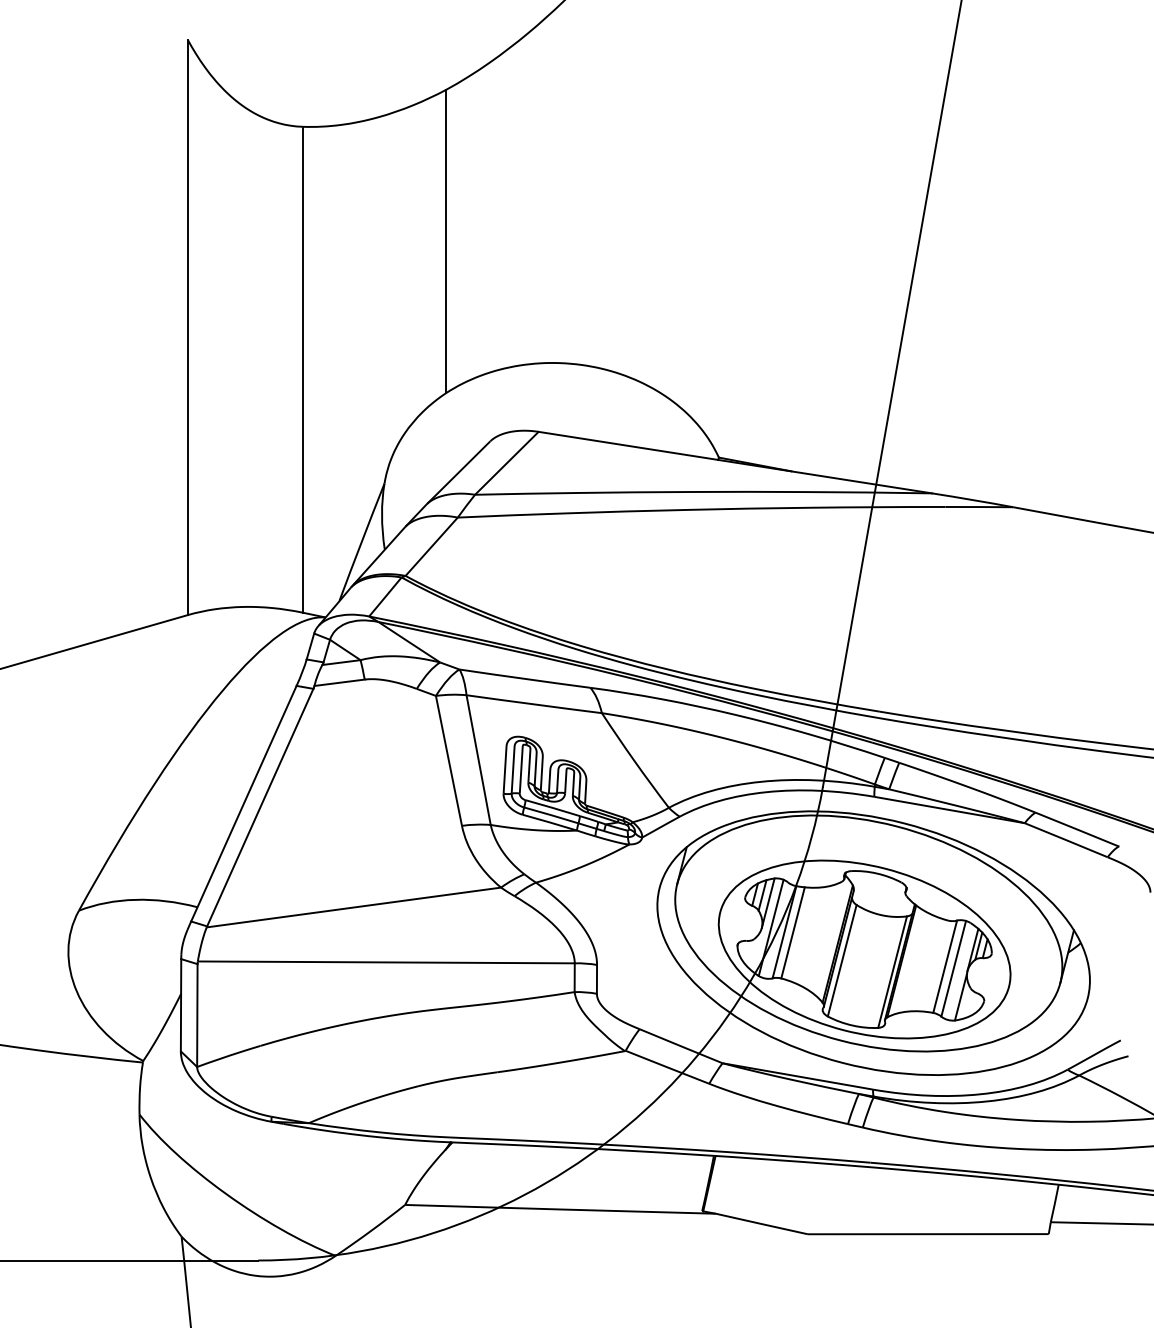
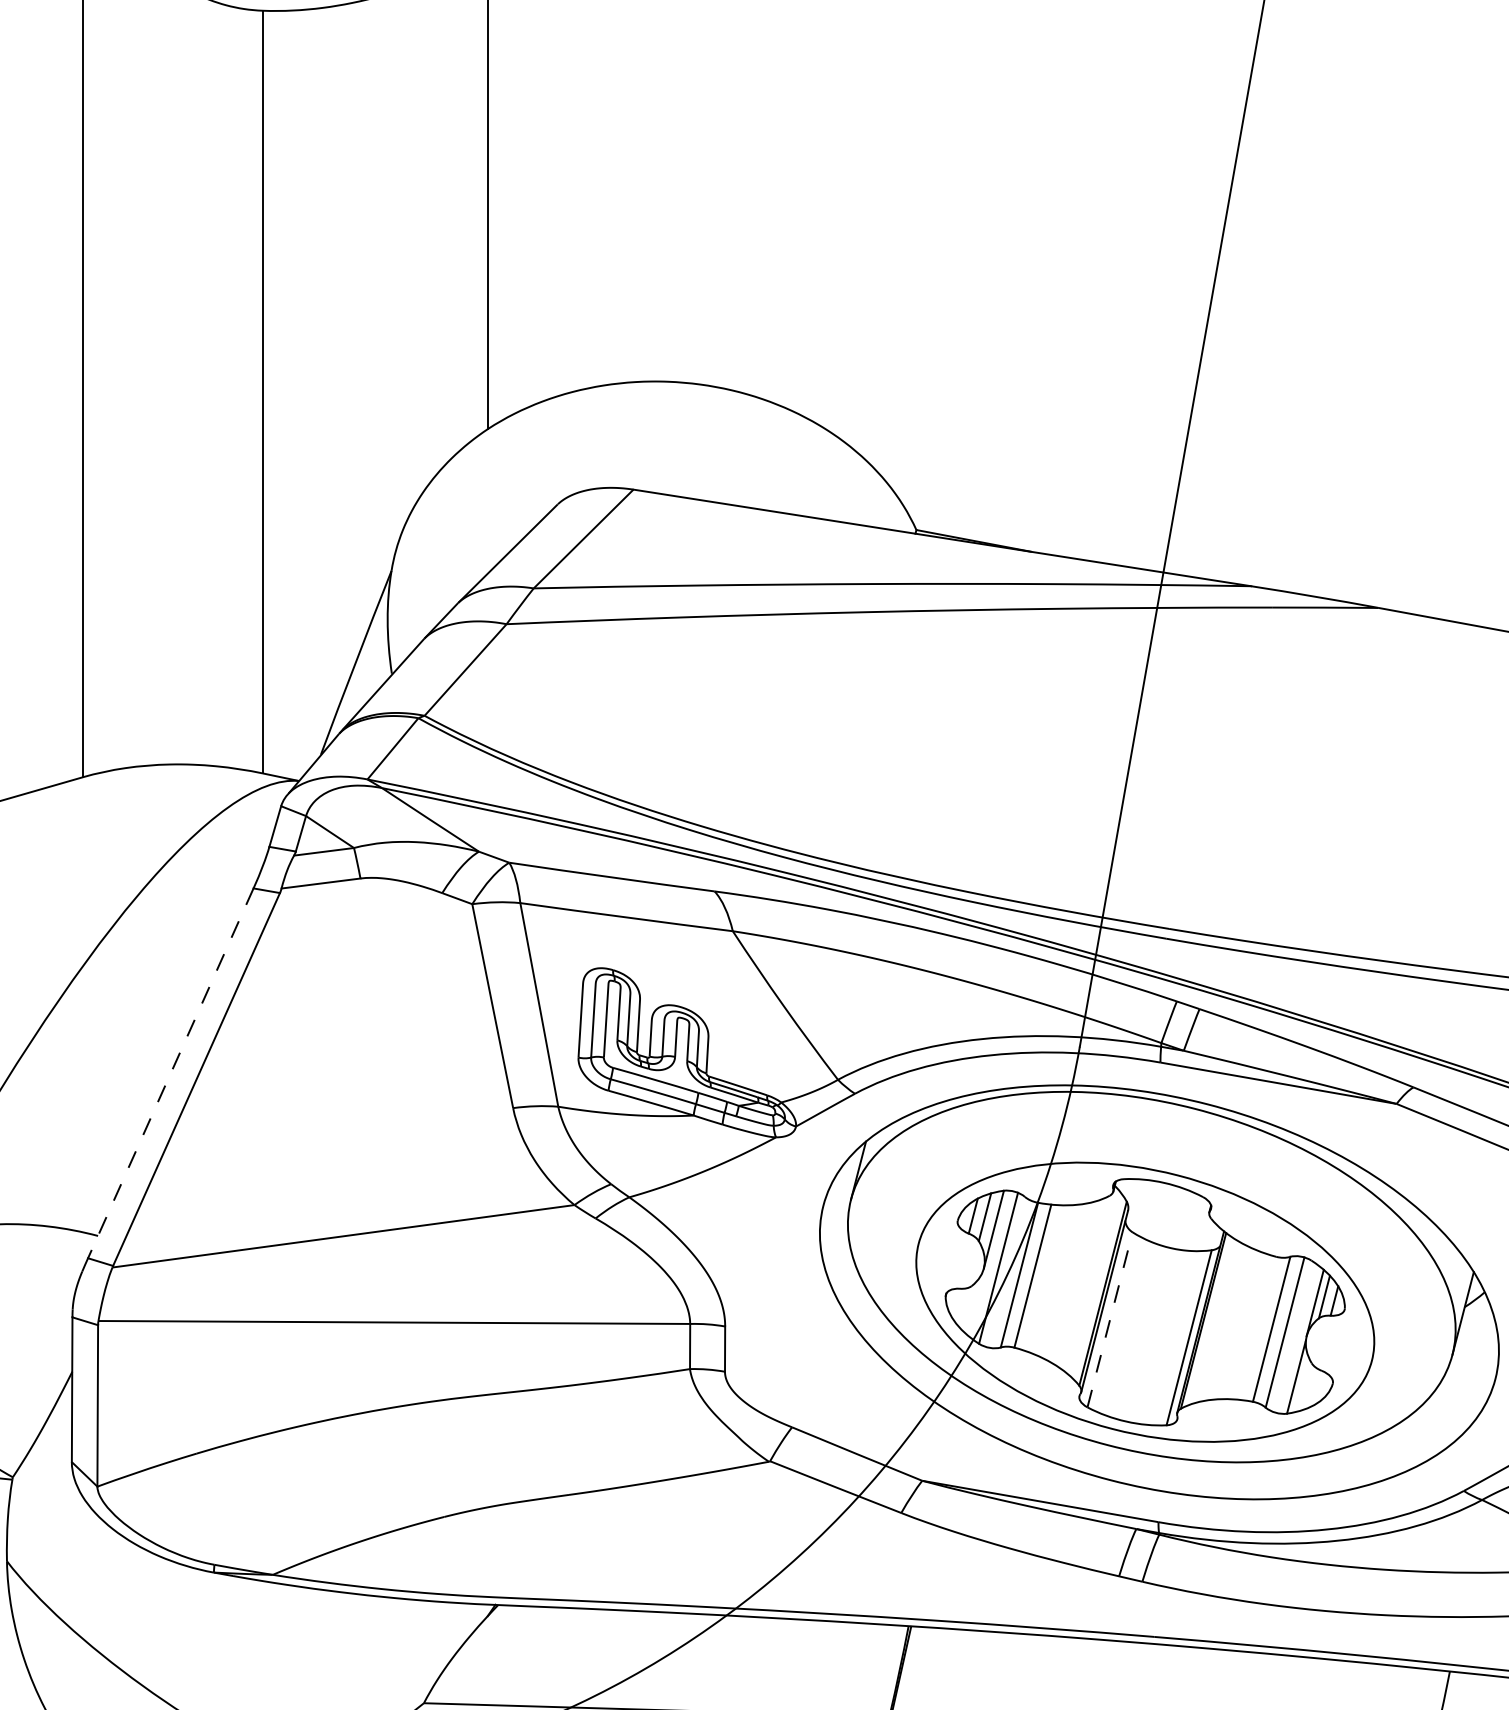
line: (243, 804) -> (170, 1074), solid -> dashed
line: (842, 960) -> (1110, 1319), solid -> dashed

